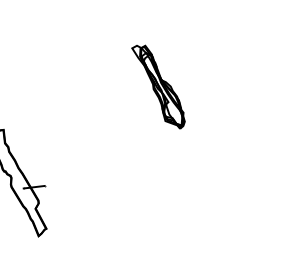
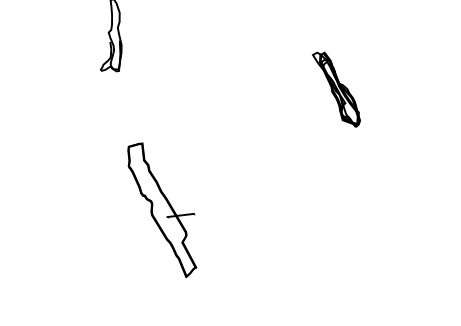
part: (157, 86) -> (335, 89), size x0.71

